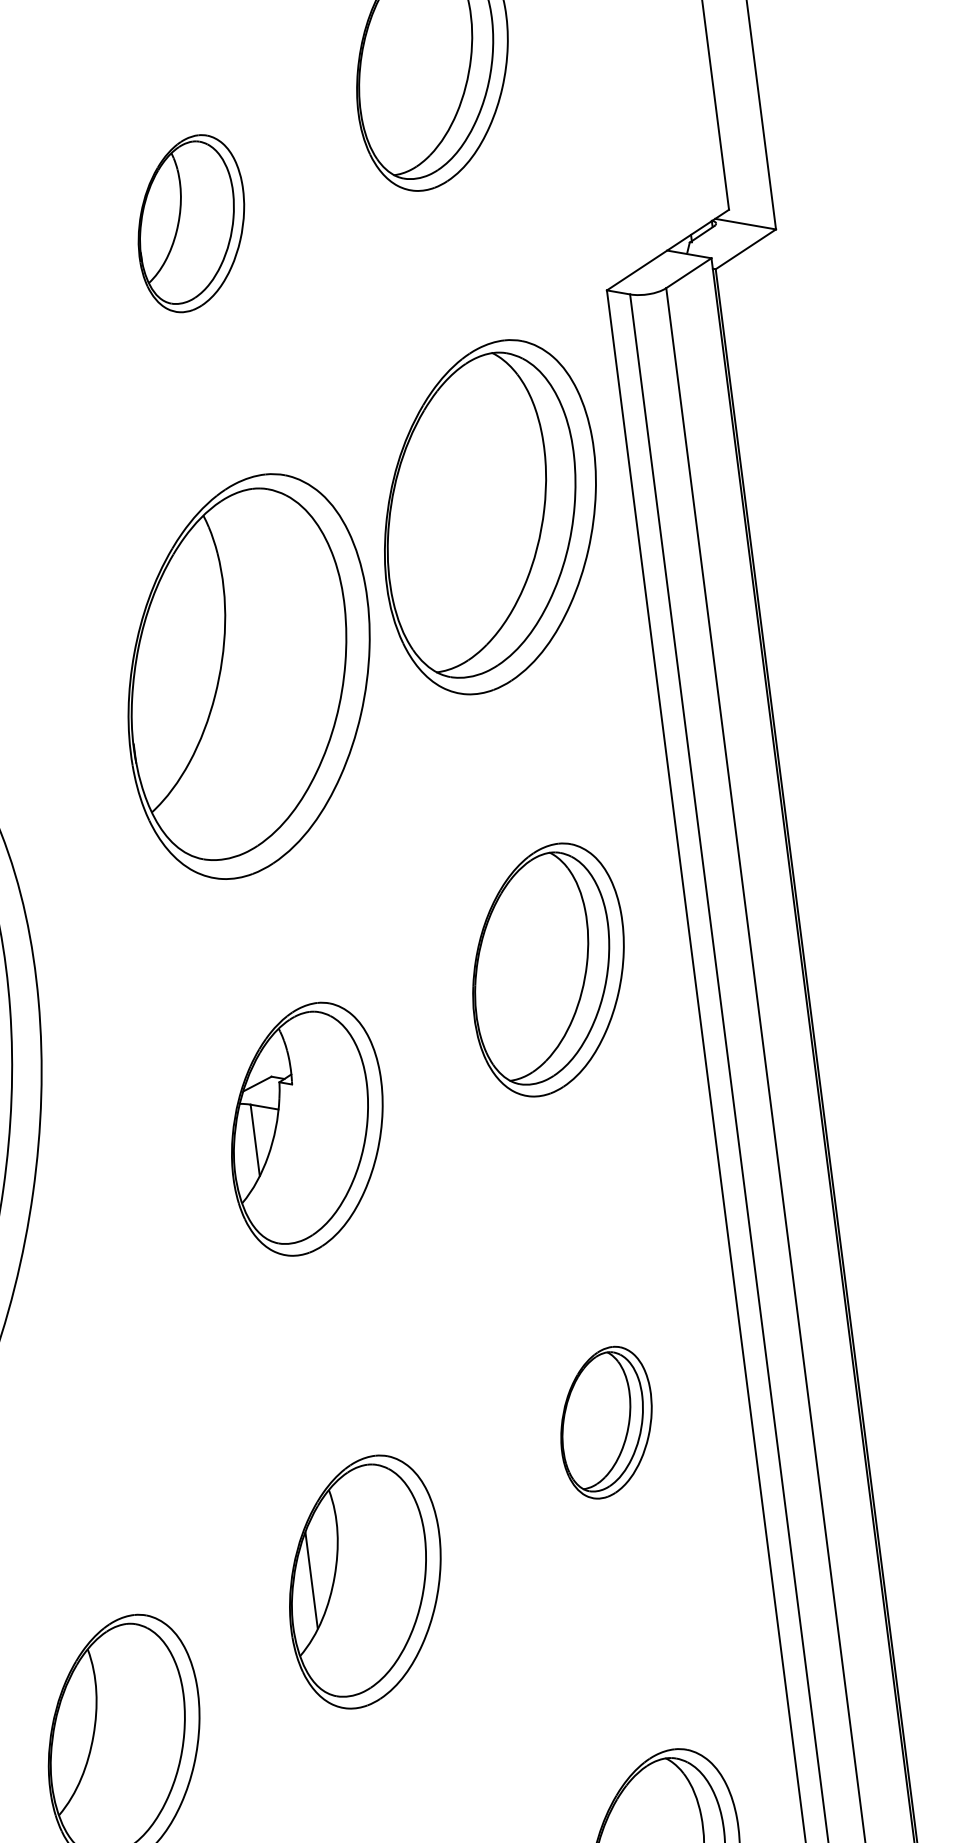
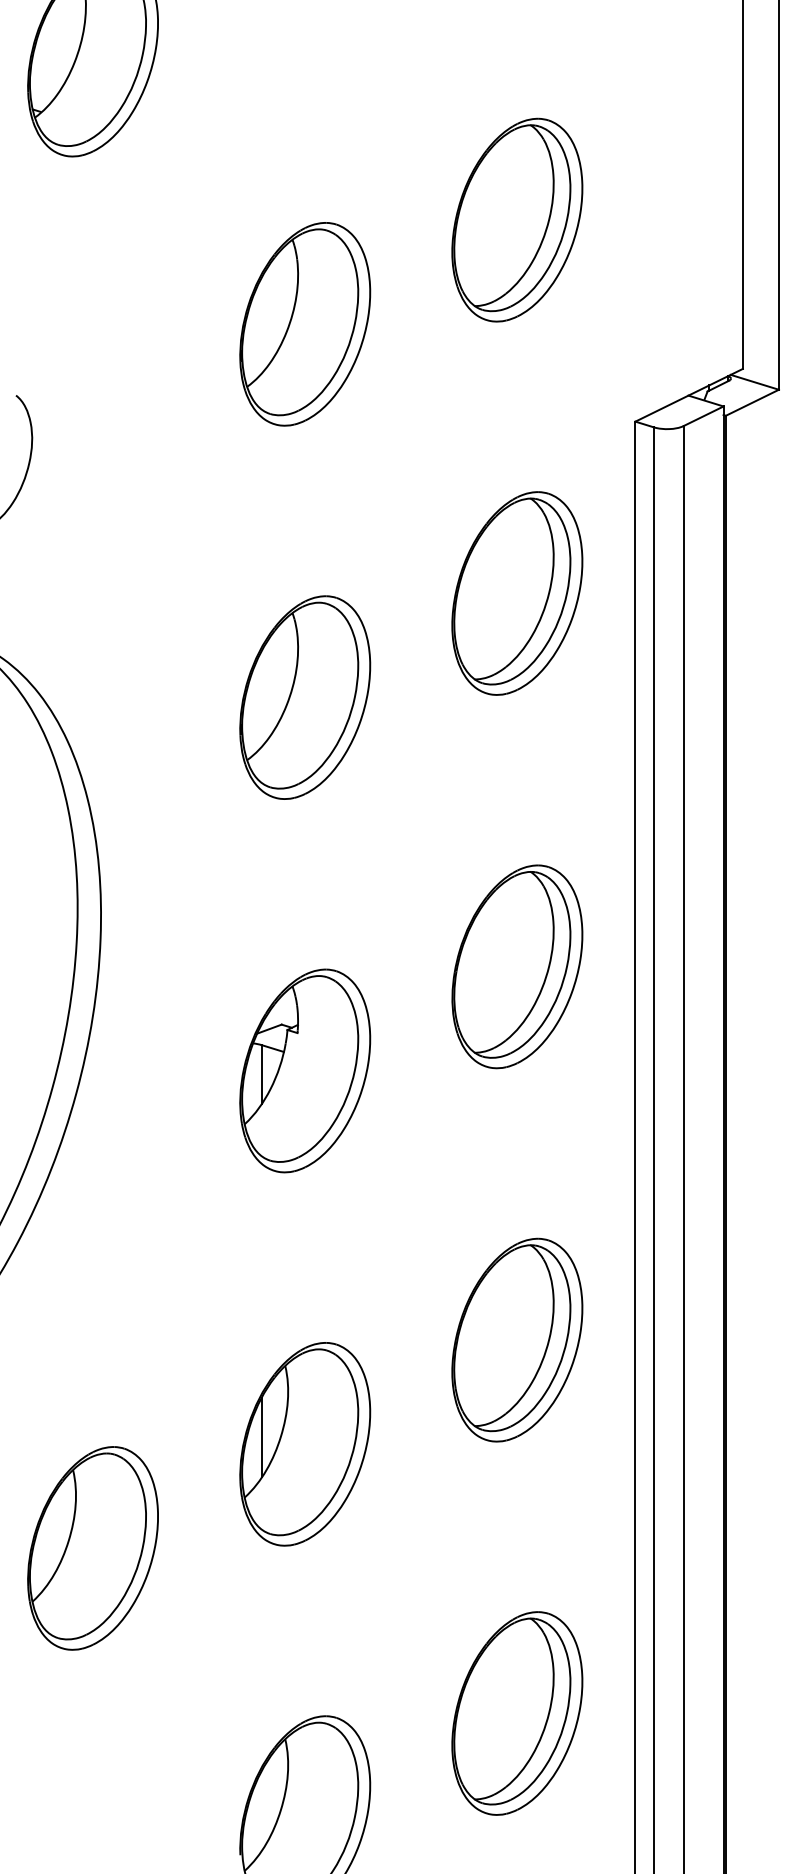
part: (191, 223) -> (305, 324), size x1.43
part: (490, 517) -> (517, 593), size x0.71
part: (249, 676) -> (305, 697), size x0.62
part: (606, 1421) -> (517, 1339), size x1.67

